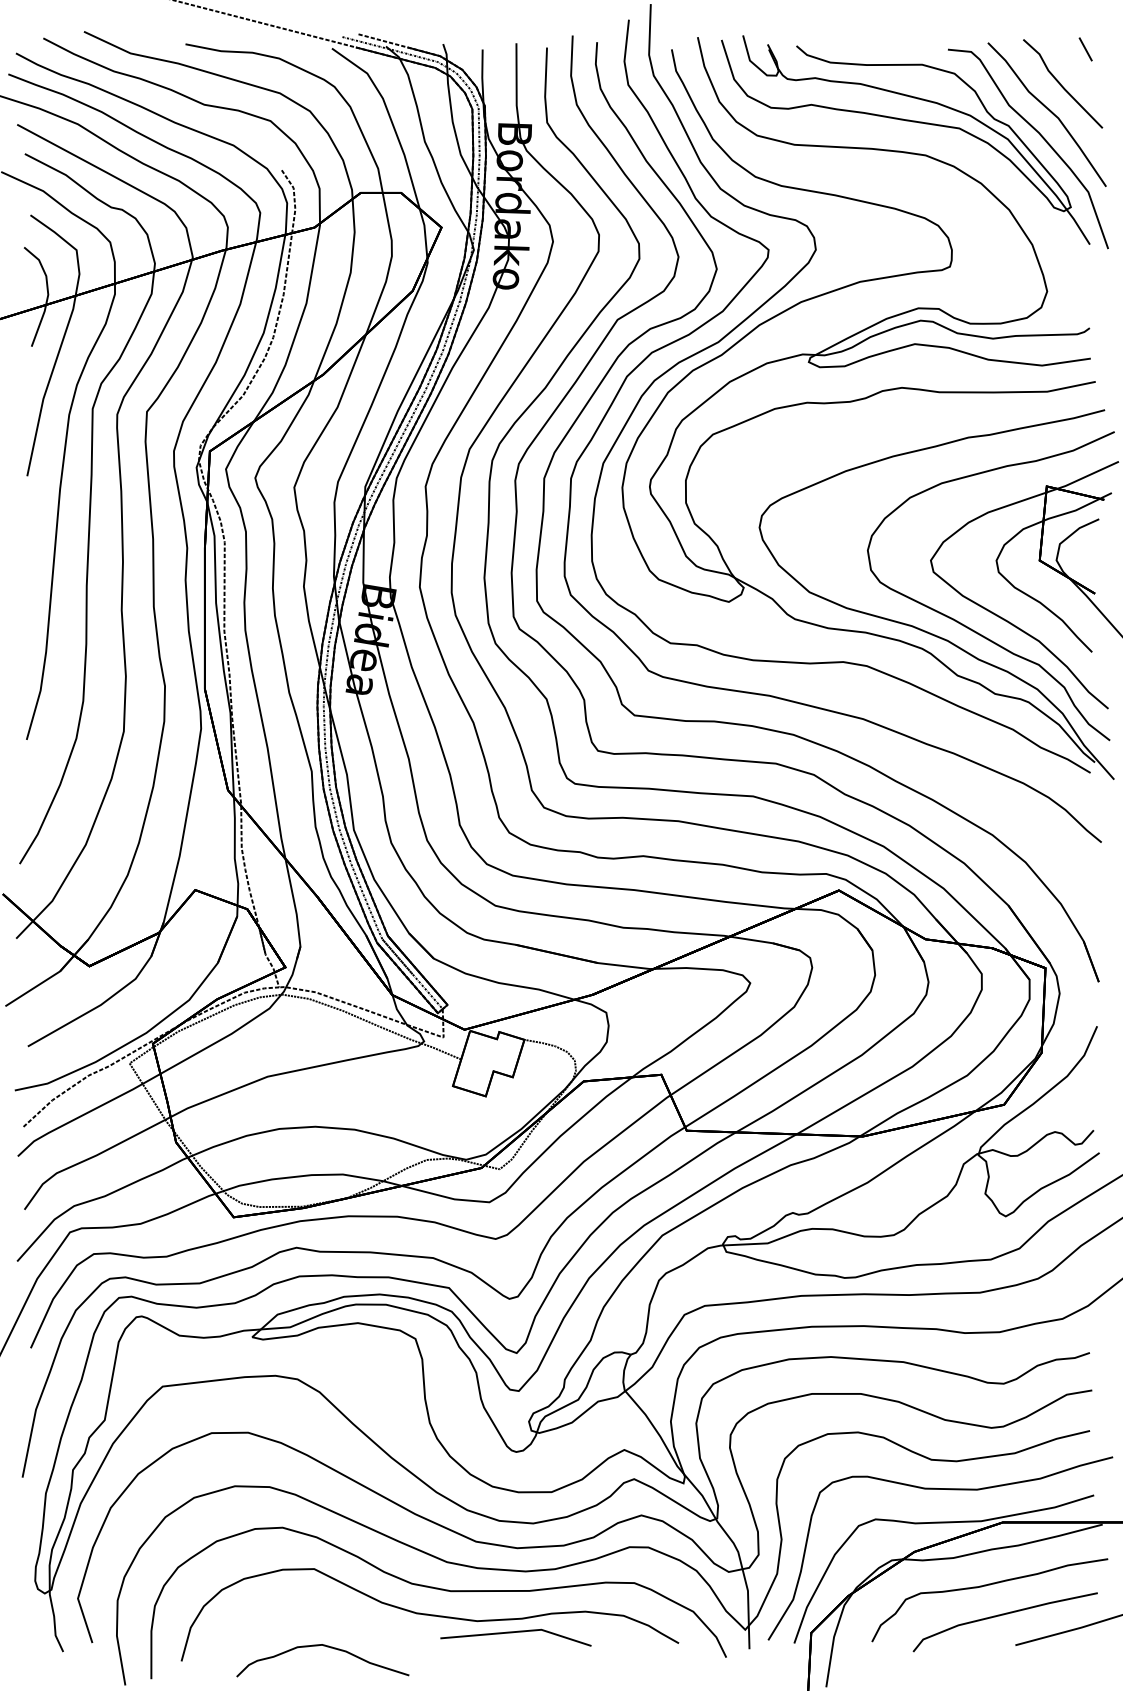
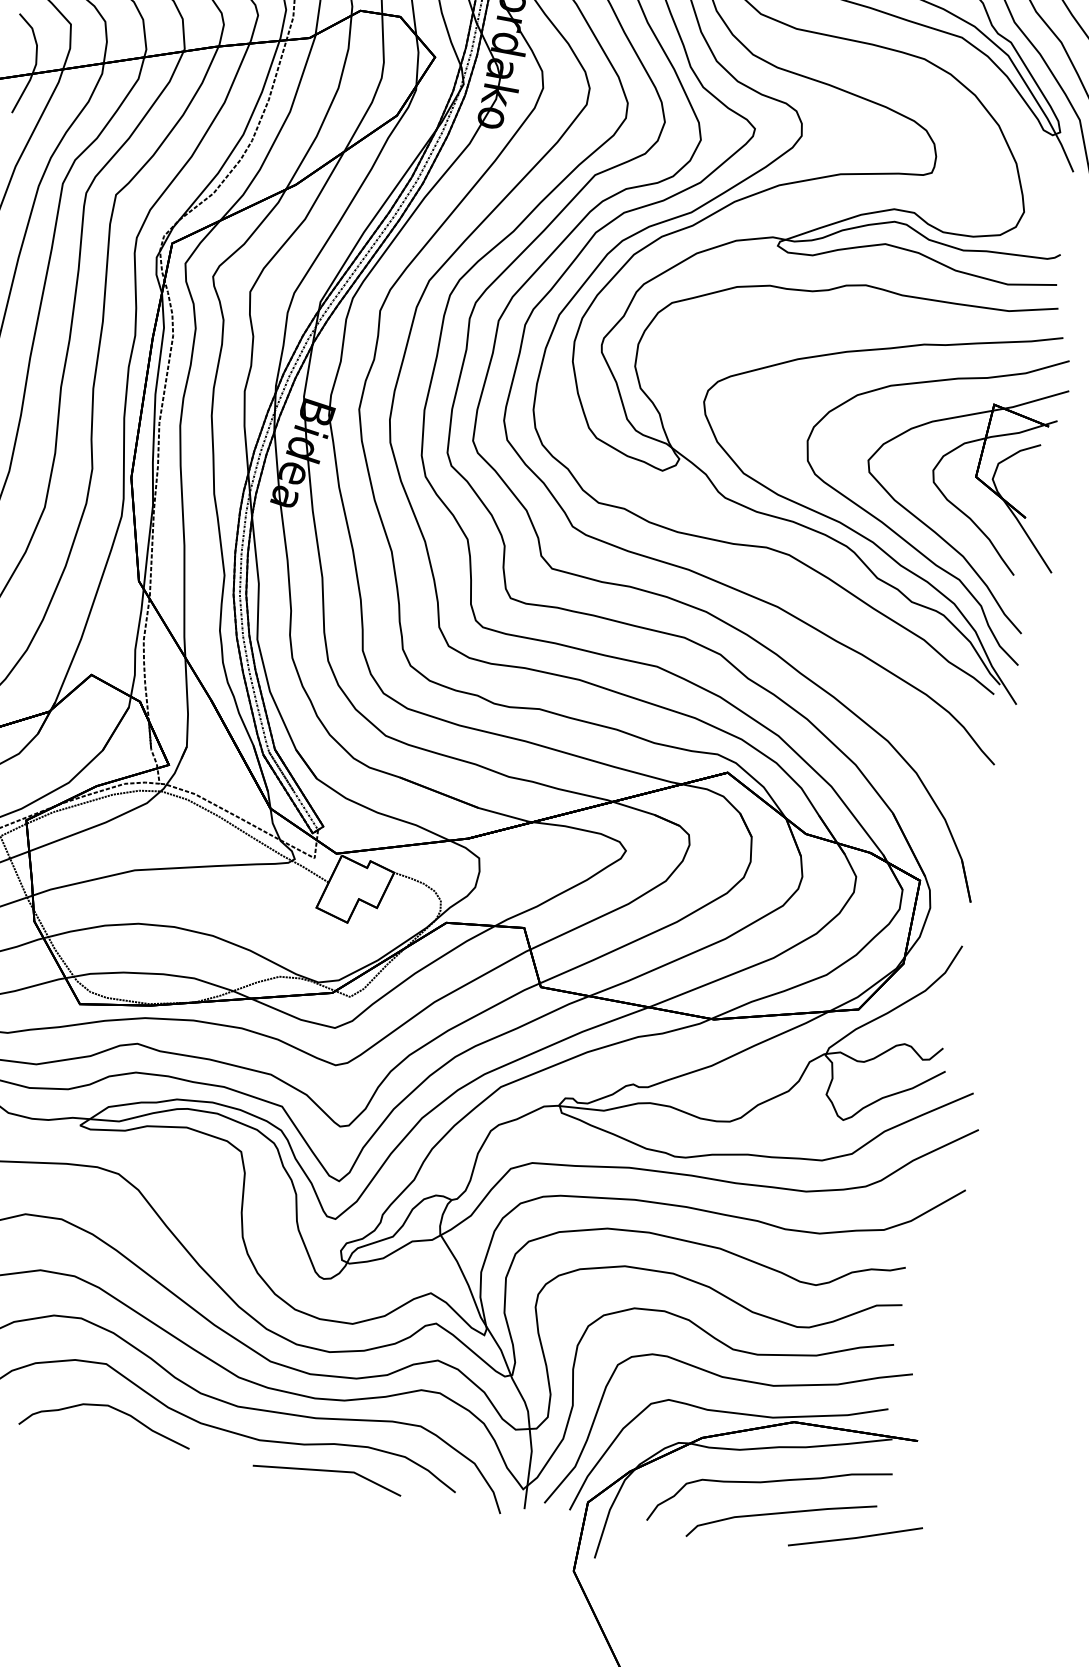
line: (513, 1633) -> (325, 1471), moved
curve: (327, 1647) -> (112, 1409), moved

